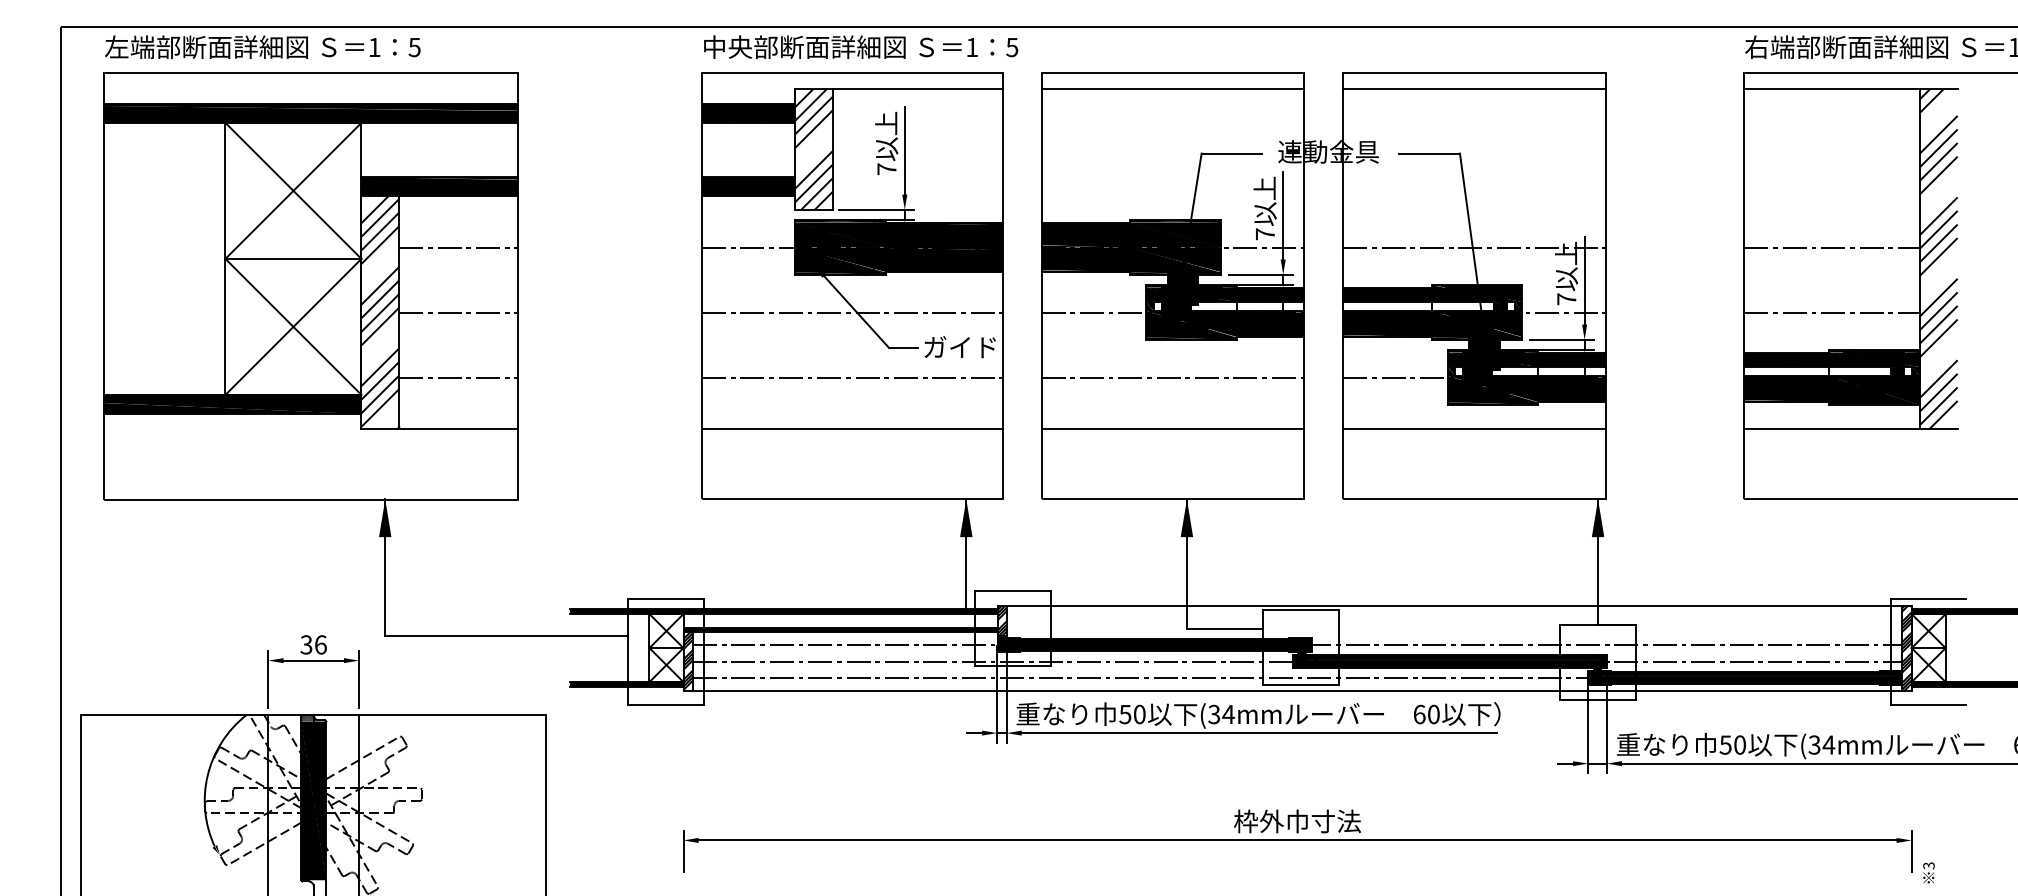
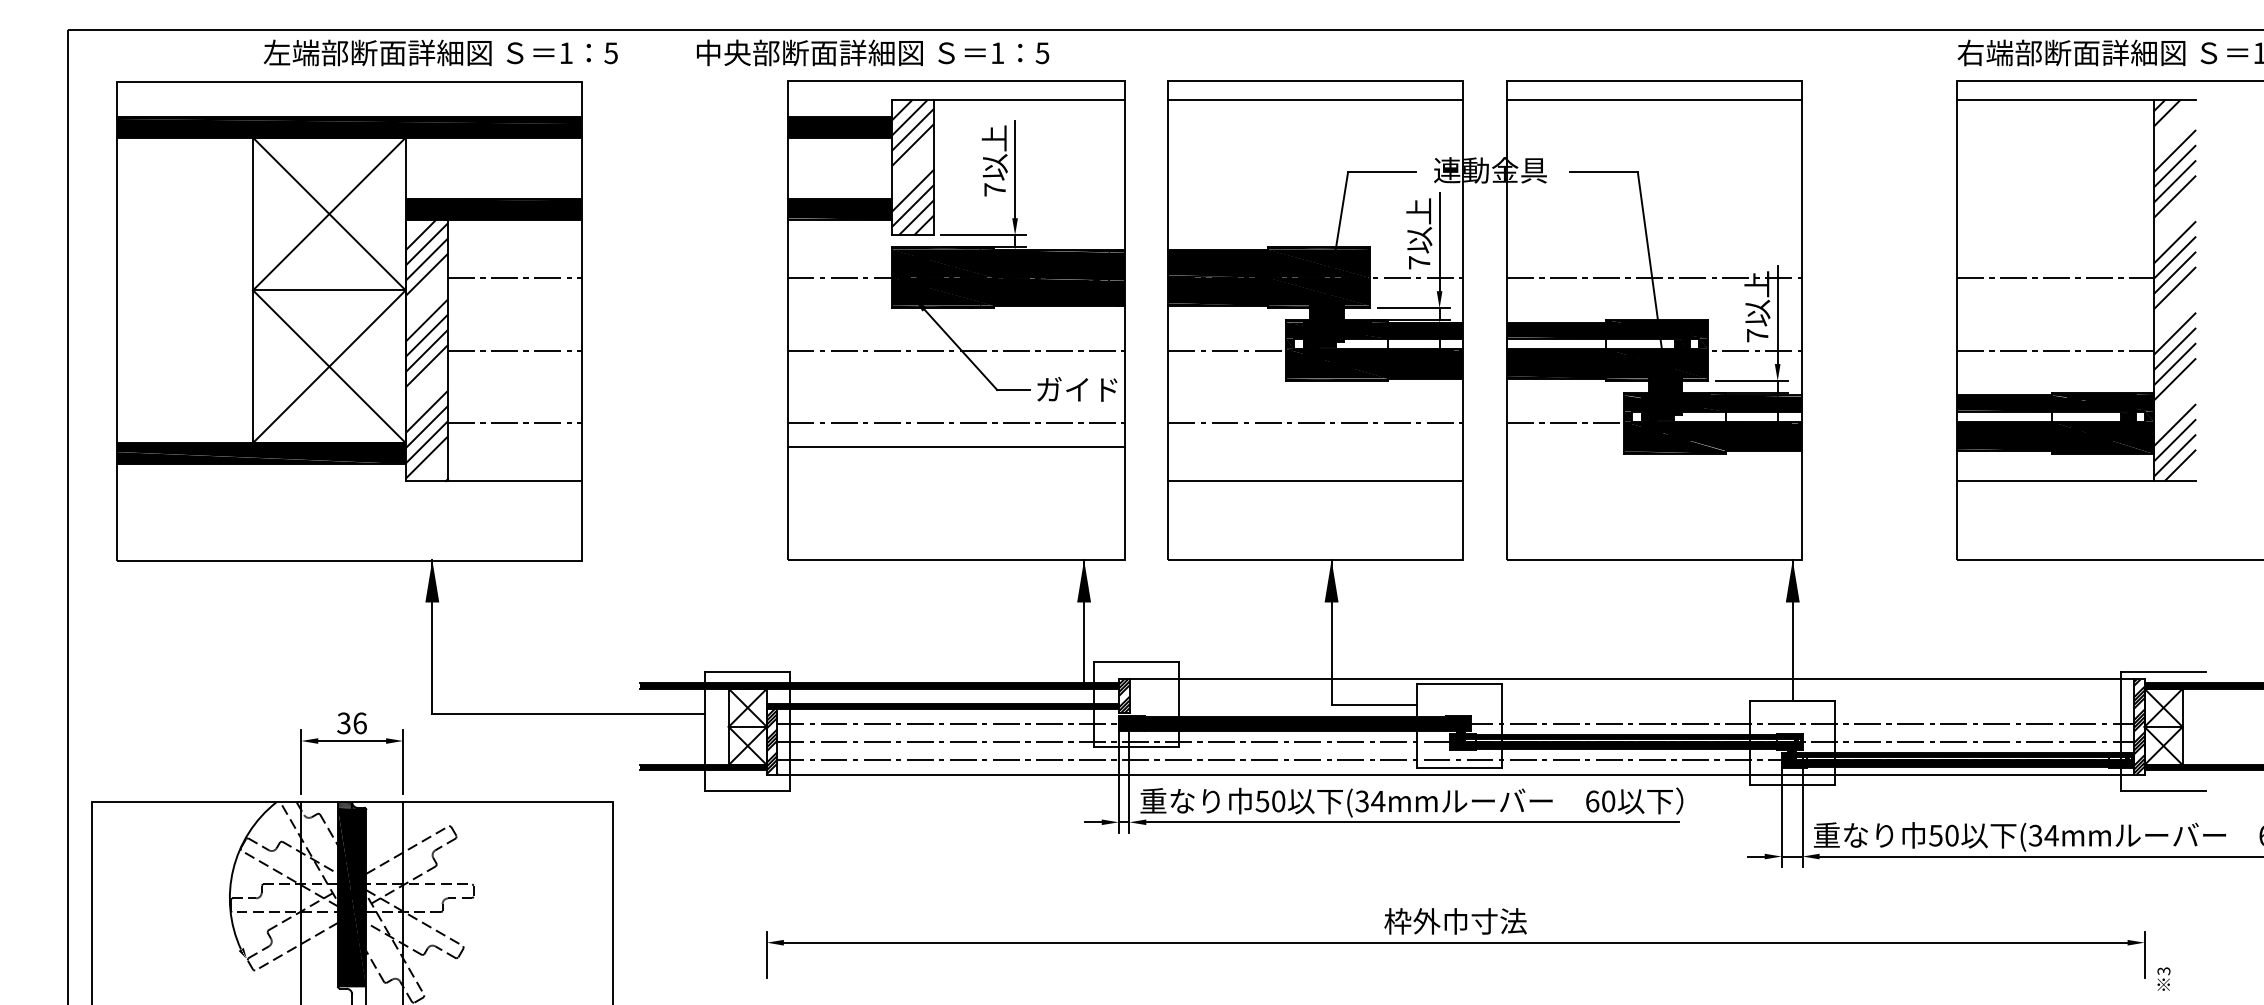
text: (262, 46) -> (440, 52), moved
text: (861, 46) -> (873, 52), moved
line: (851, 428) -> (955, 446), moved
line: (1474, 428) -> (1654, 480), removed

